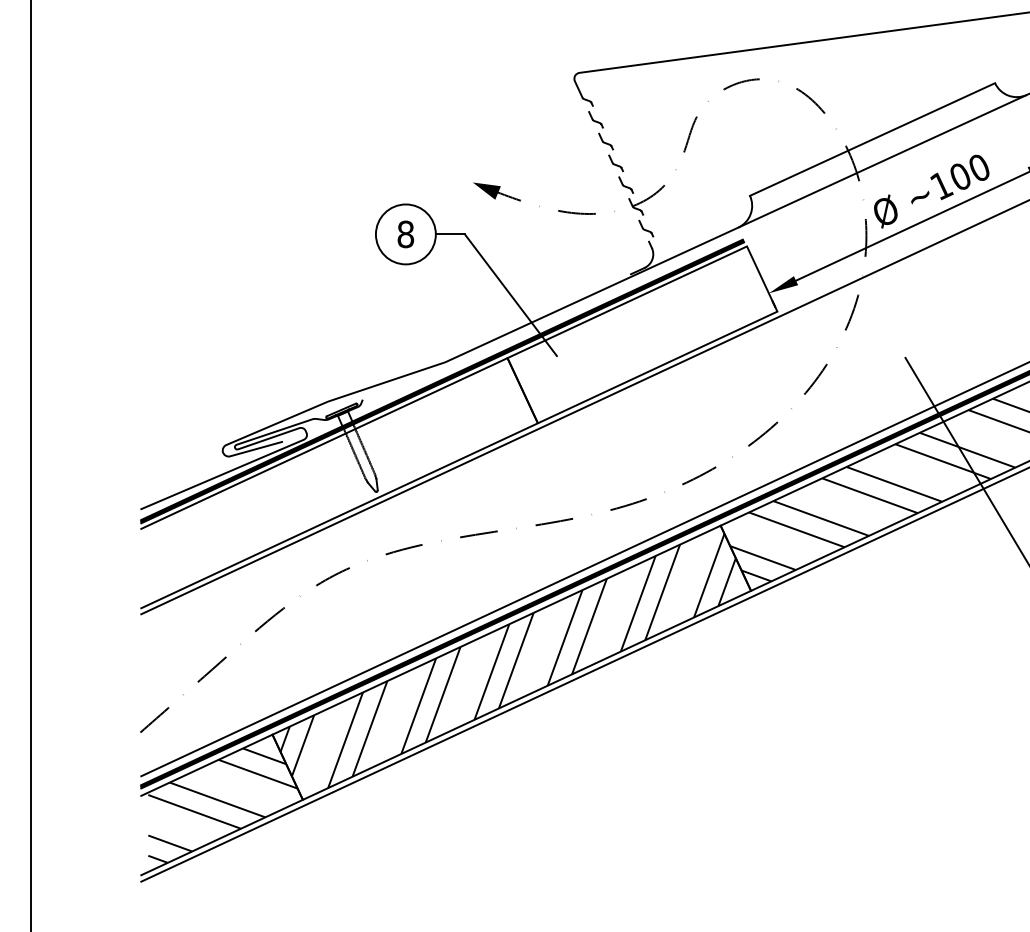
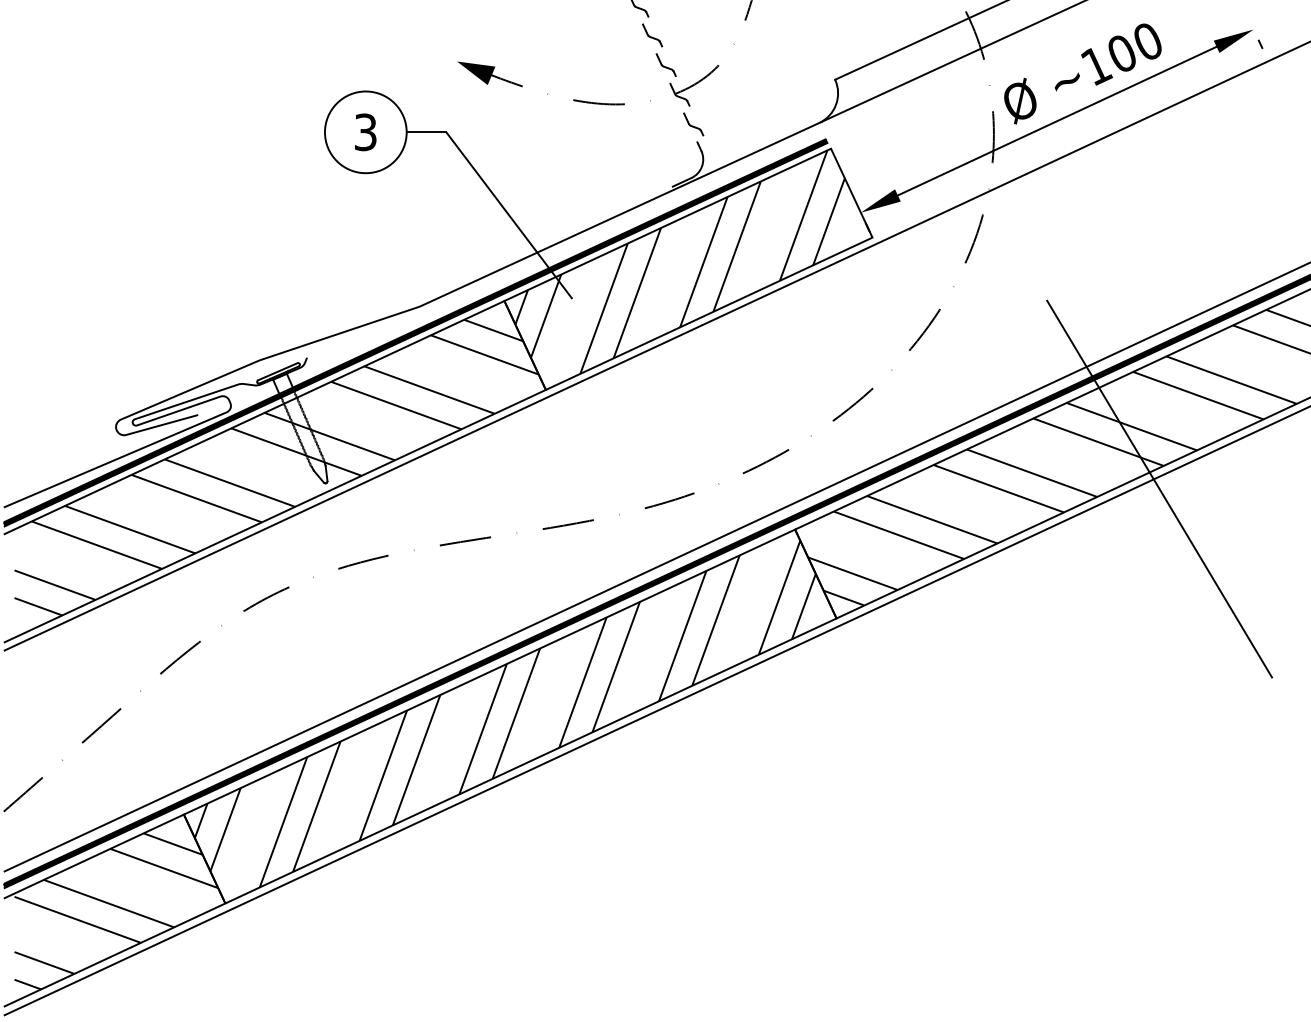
text: (405, 234) -> (365, 132), 8 -> 3
hatch: (636, 329) -> (680, 261), added
hatch: (340, 479) -> (276, 466), added

